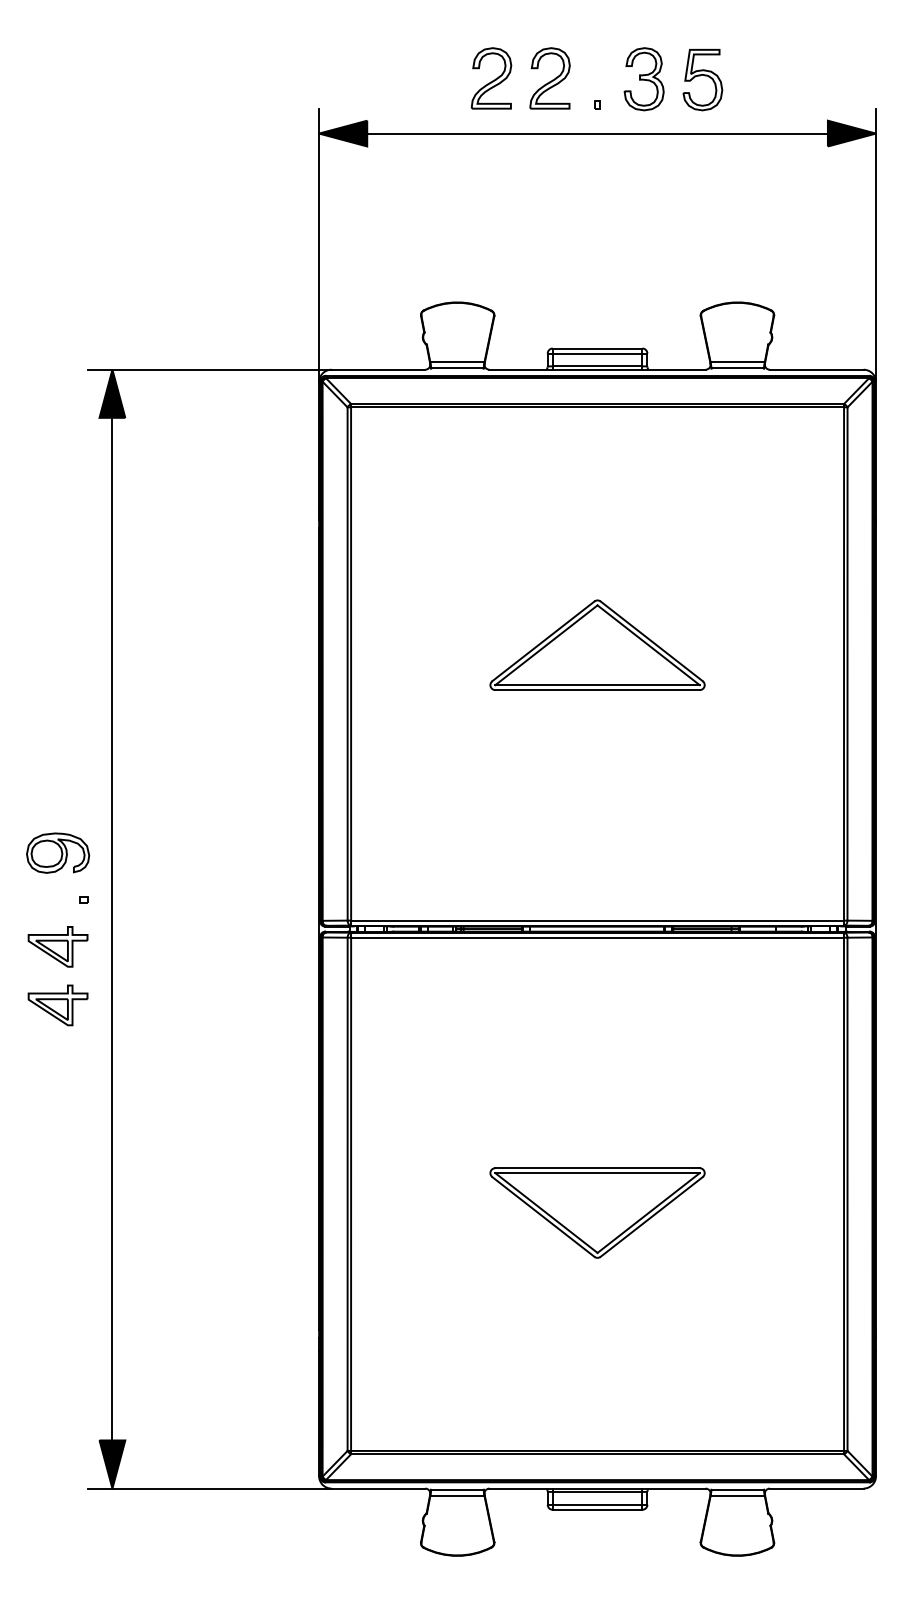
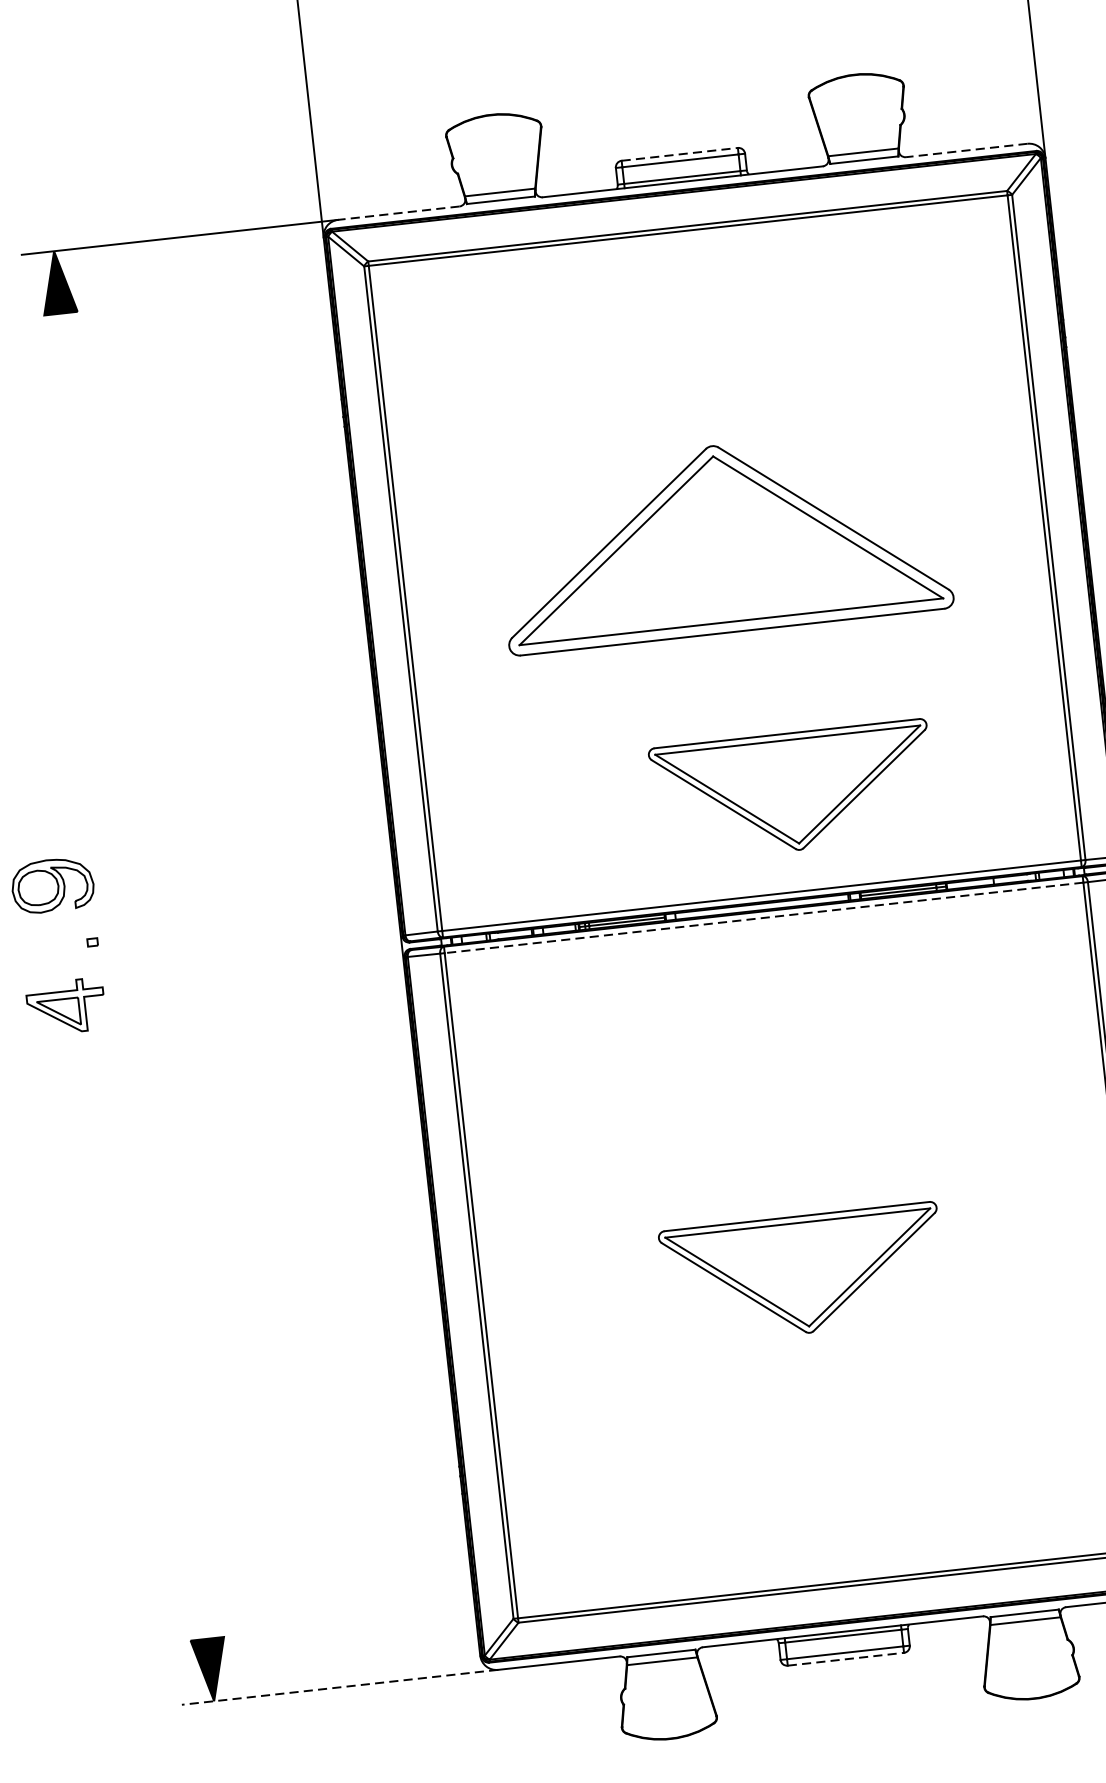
line: (597, 348) -> (679, 154), solid -> dashed
line: (378, 369) -> (398, 212), solid -> dashed
line: (816, 369) -> (966, 150), solid -> dashed
part: (597, 644) -> (722, 537), size x1.6
part: (630, 843) -> (793, 791), added
line: (112, 928) -> (134, 975), removed
line: (597, 937) -> (763, 917), solid -> dashed
part: (57, 1005) -> (73, 1083), removed
line: (209, 1488) -> (339, 1687), solid -> dashed
line: (597, 1509) -> (845, 1658), solid -> dashed

